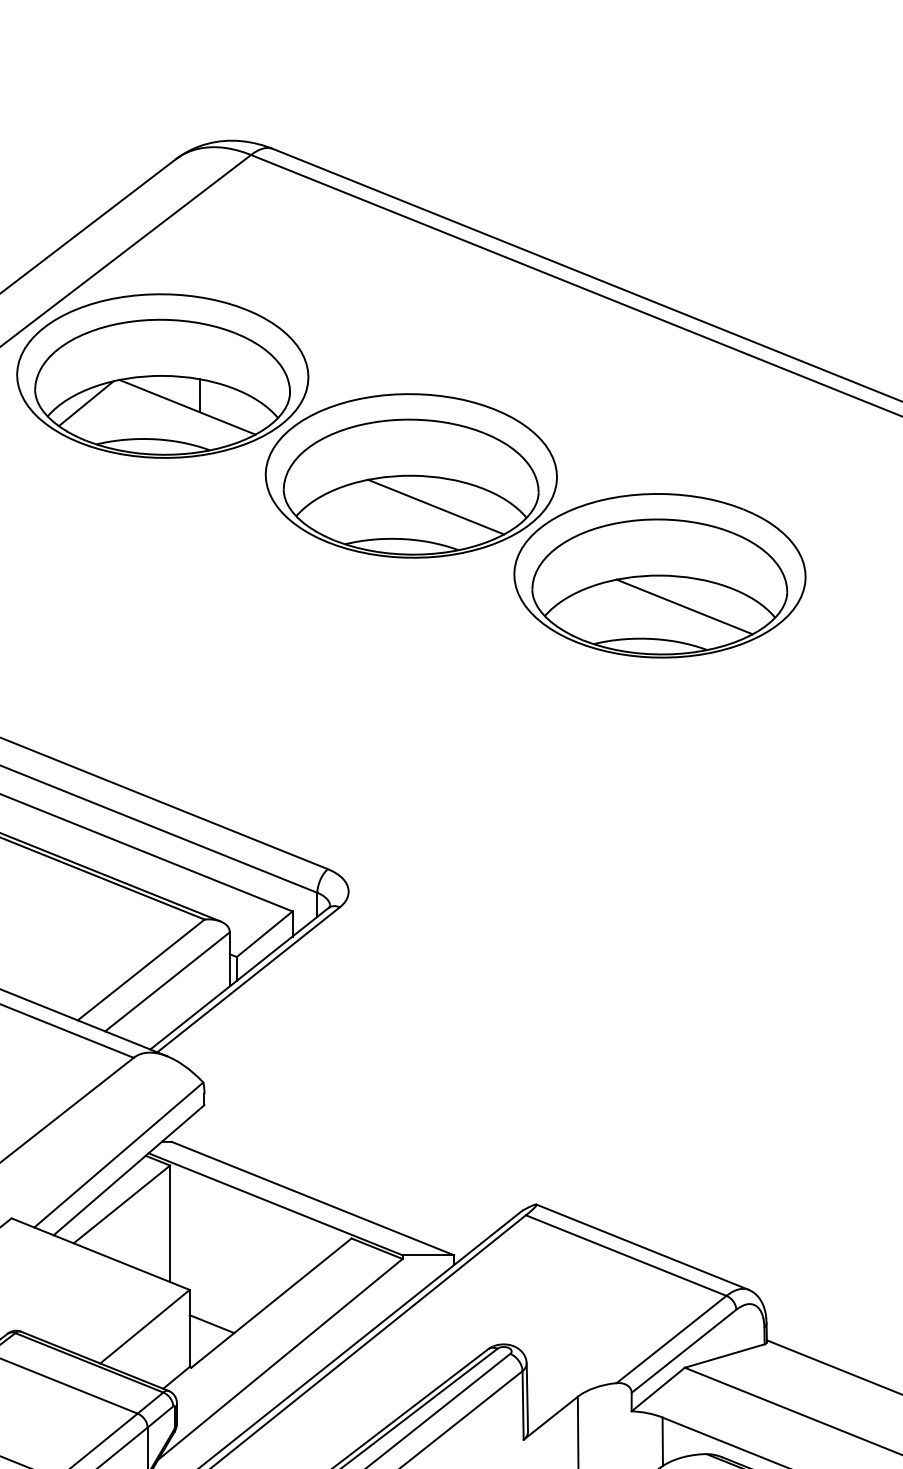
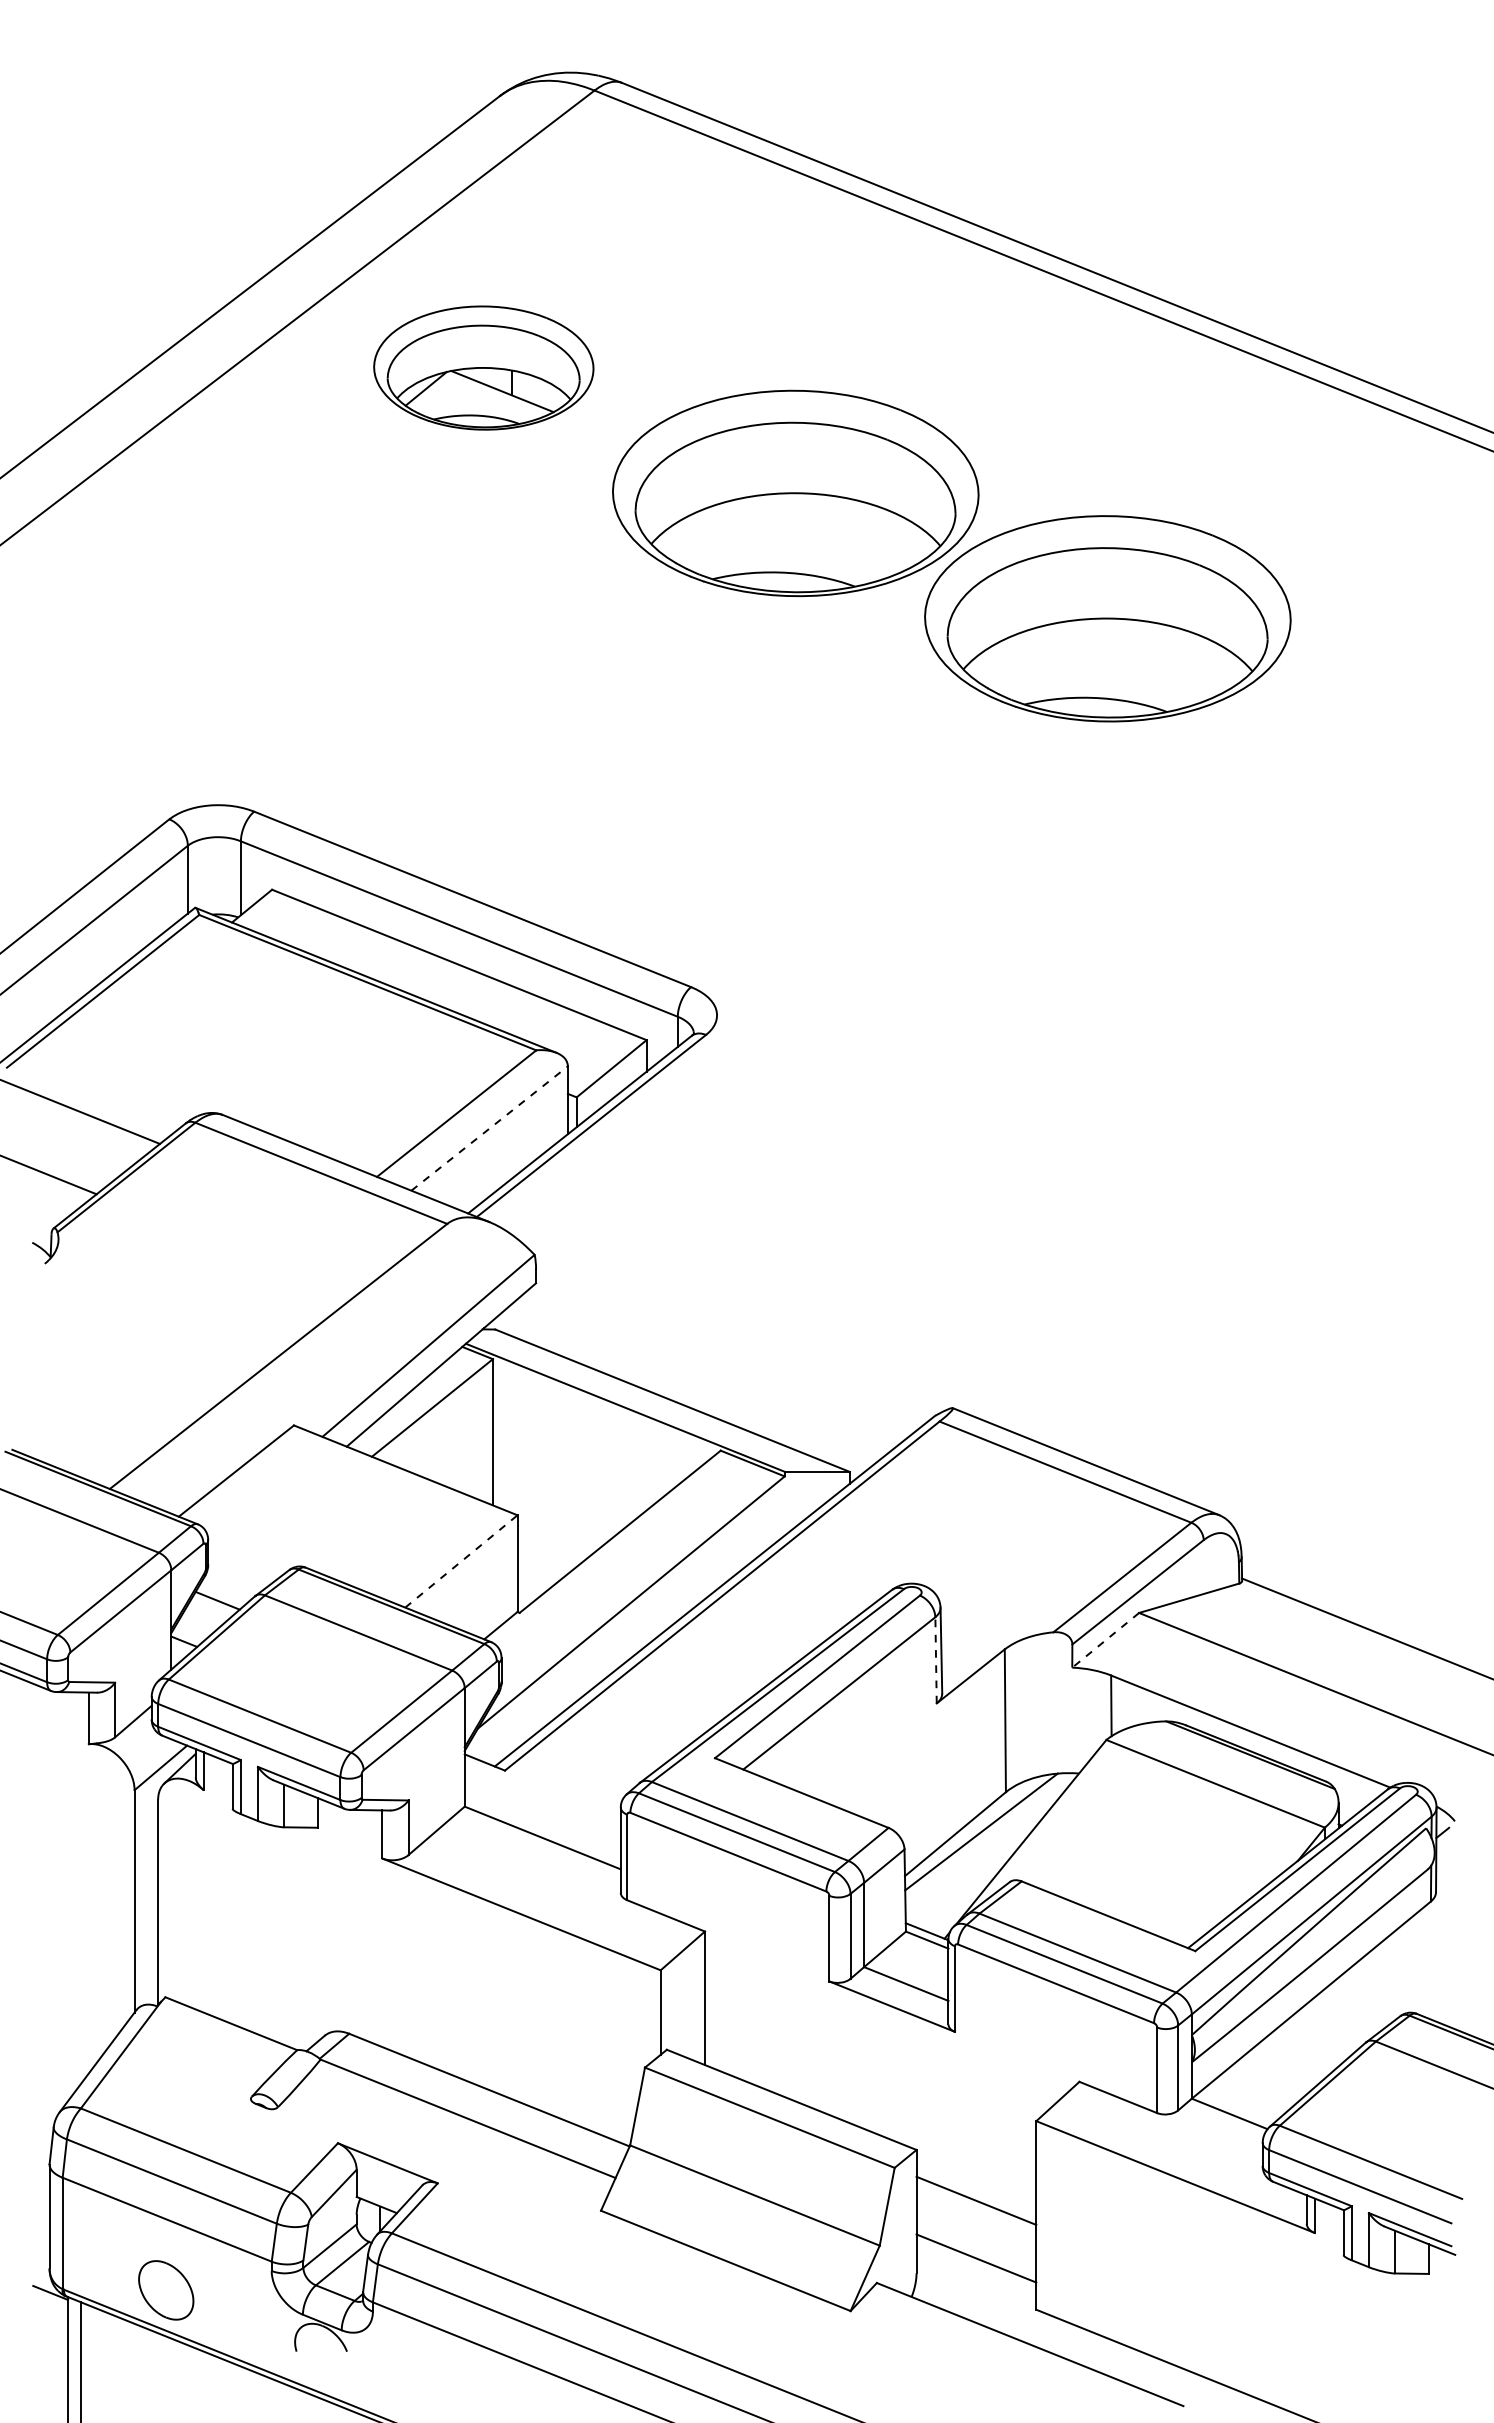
part: (162, 375) -> (483, 367), size x0.6
line: (435, 507) -> (826, 532), removed
line: (684, 606) -> (1138, 657), removed
line: (167, 981) -> (489, 1128), solid -> dashed
line: (212, 1323) -> (545, 1557), removed
line: (145, 1326) -> (461, 1561), solid -> dashed
line: (658, 1389) -> (1105, 1640), solid -> dashed
line: (523, 1404) -> (936, 1659), solid -> dashed

